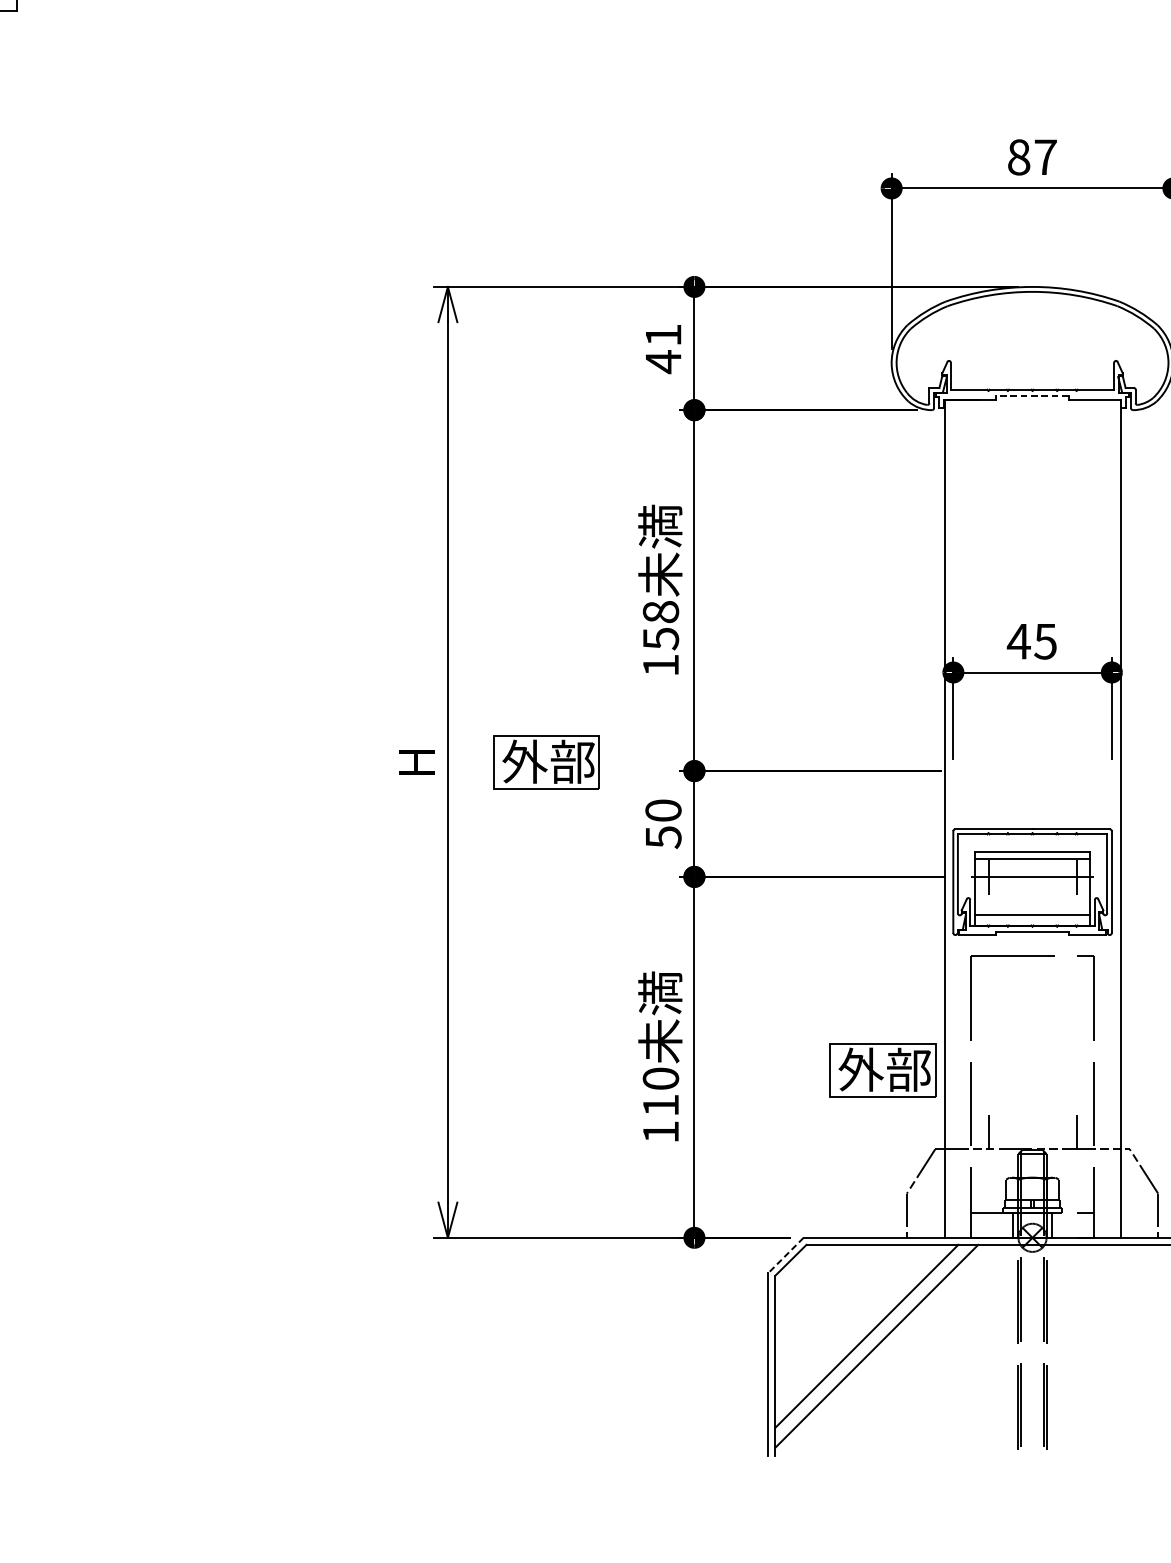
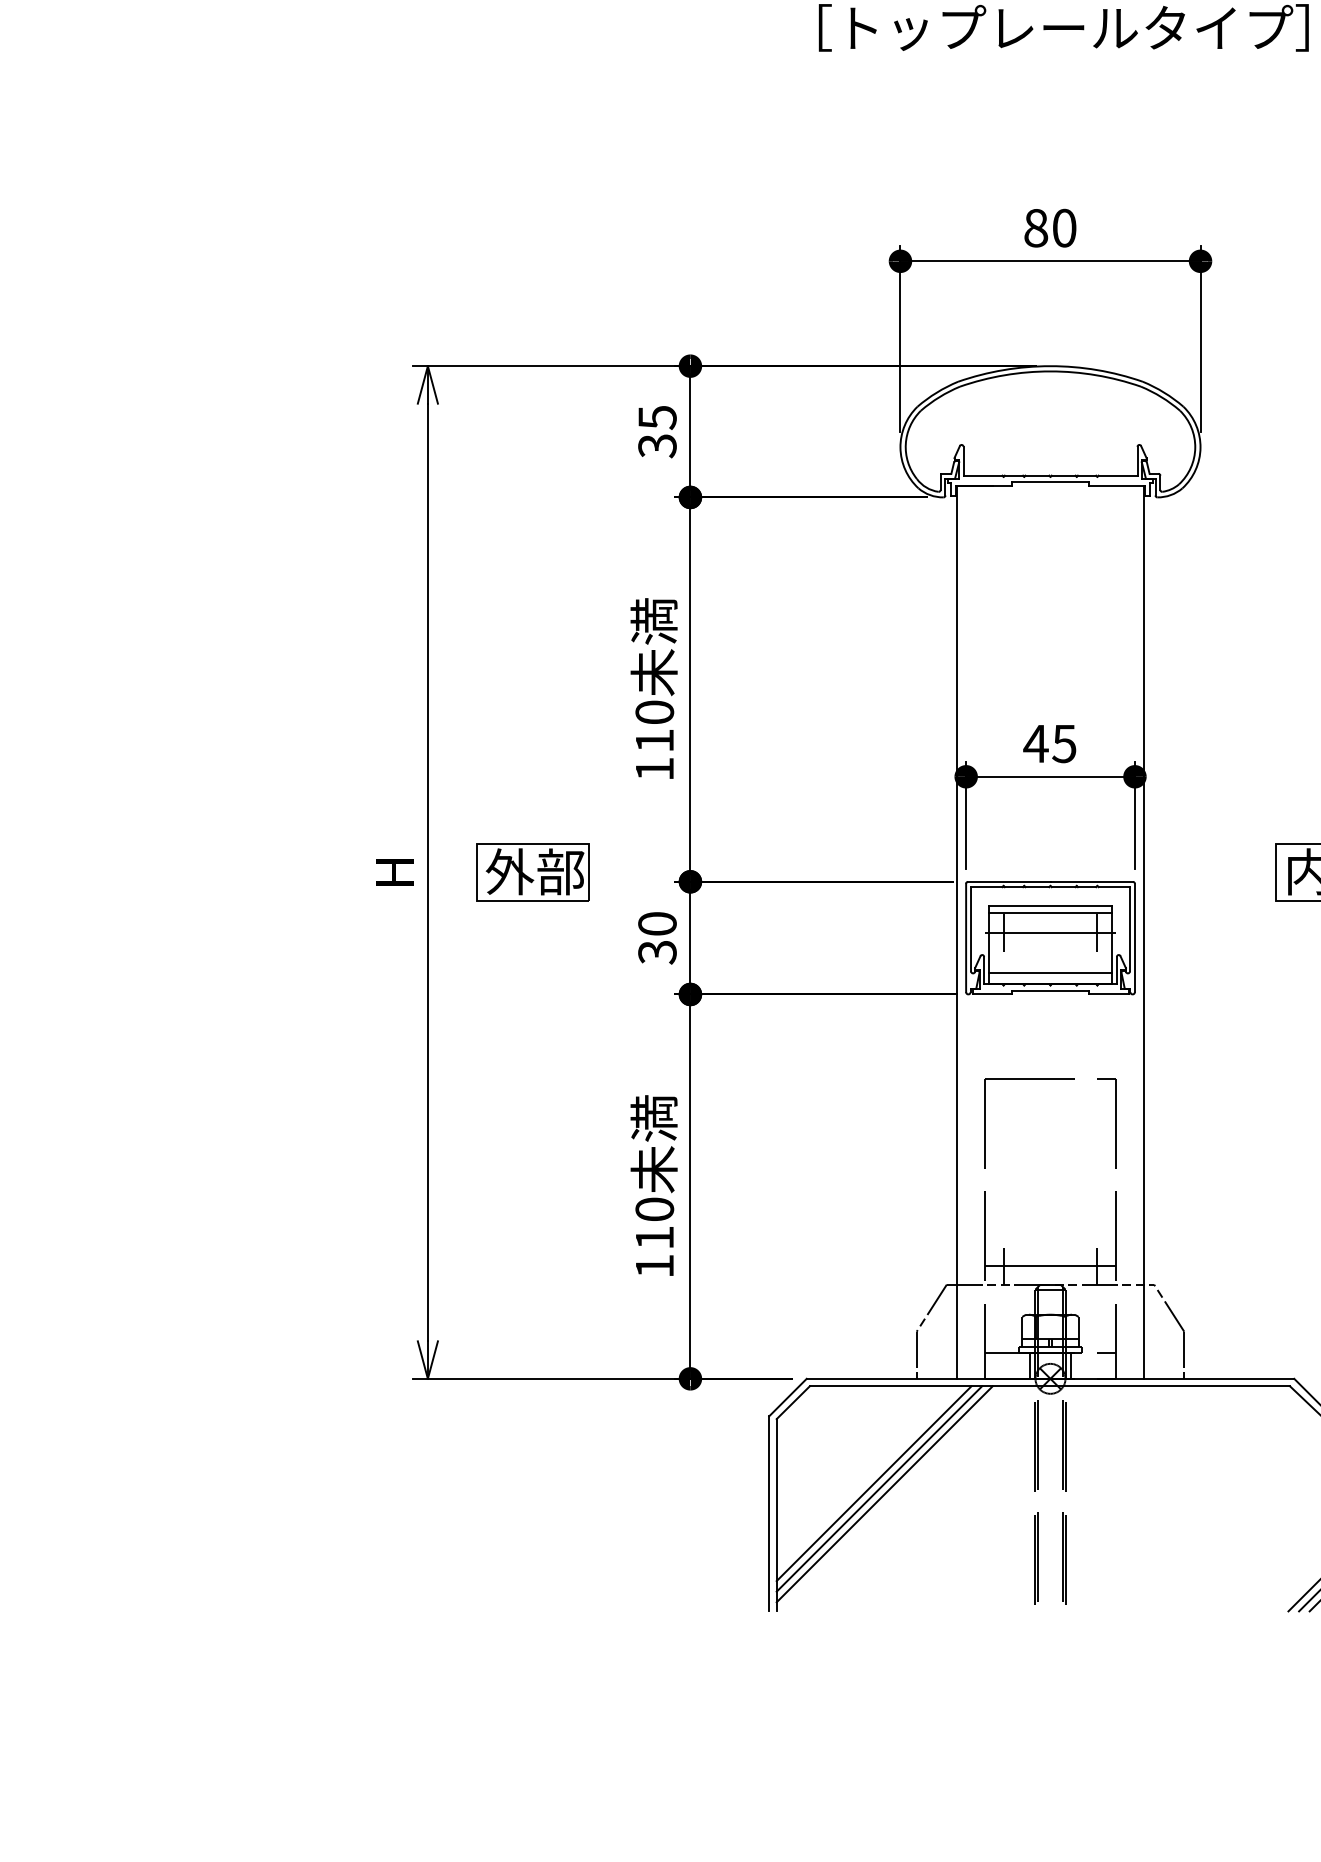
text: (1045, 156) -> (1064, 227), 87 -> 80
text: (663, 349) -> (657, 432), 41 -> 35
line: (1032, 396) -> (1050, 482), dashed -> solid
text: (660, 625) -> (654, 726), 158 -> 110
text: (663, 837) -> (657, 952), 50 -> 30
part: (1032, 882) -> (1050, 938), moved
part: (882, 1070) -> (890, 1200), removed
line: (1032, 1132) -> (1050, 1266), added
line: (785, 1255) -> (787, 1397), dashed -> solid
line: (871, 1340) -> (879, 1488), added

